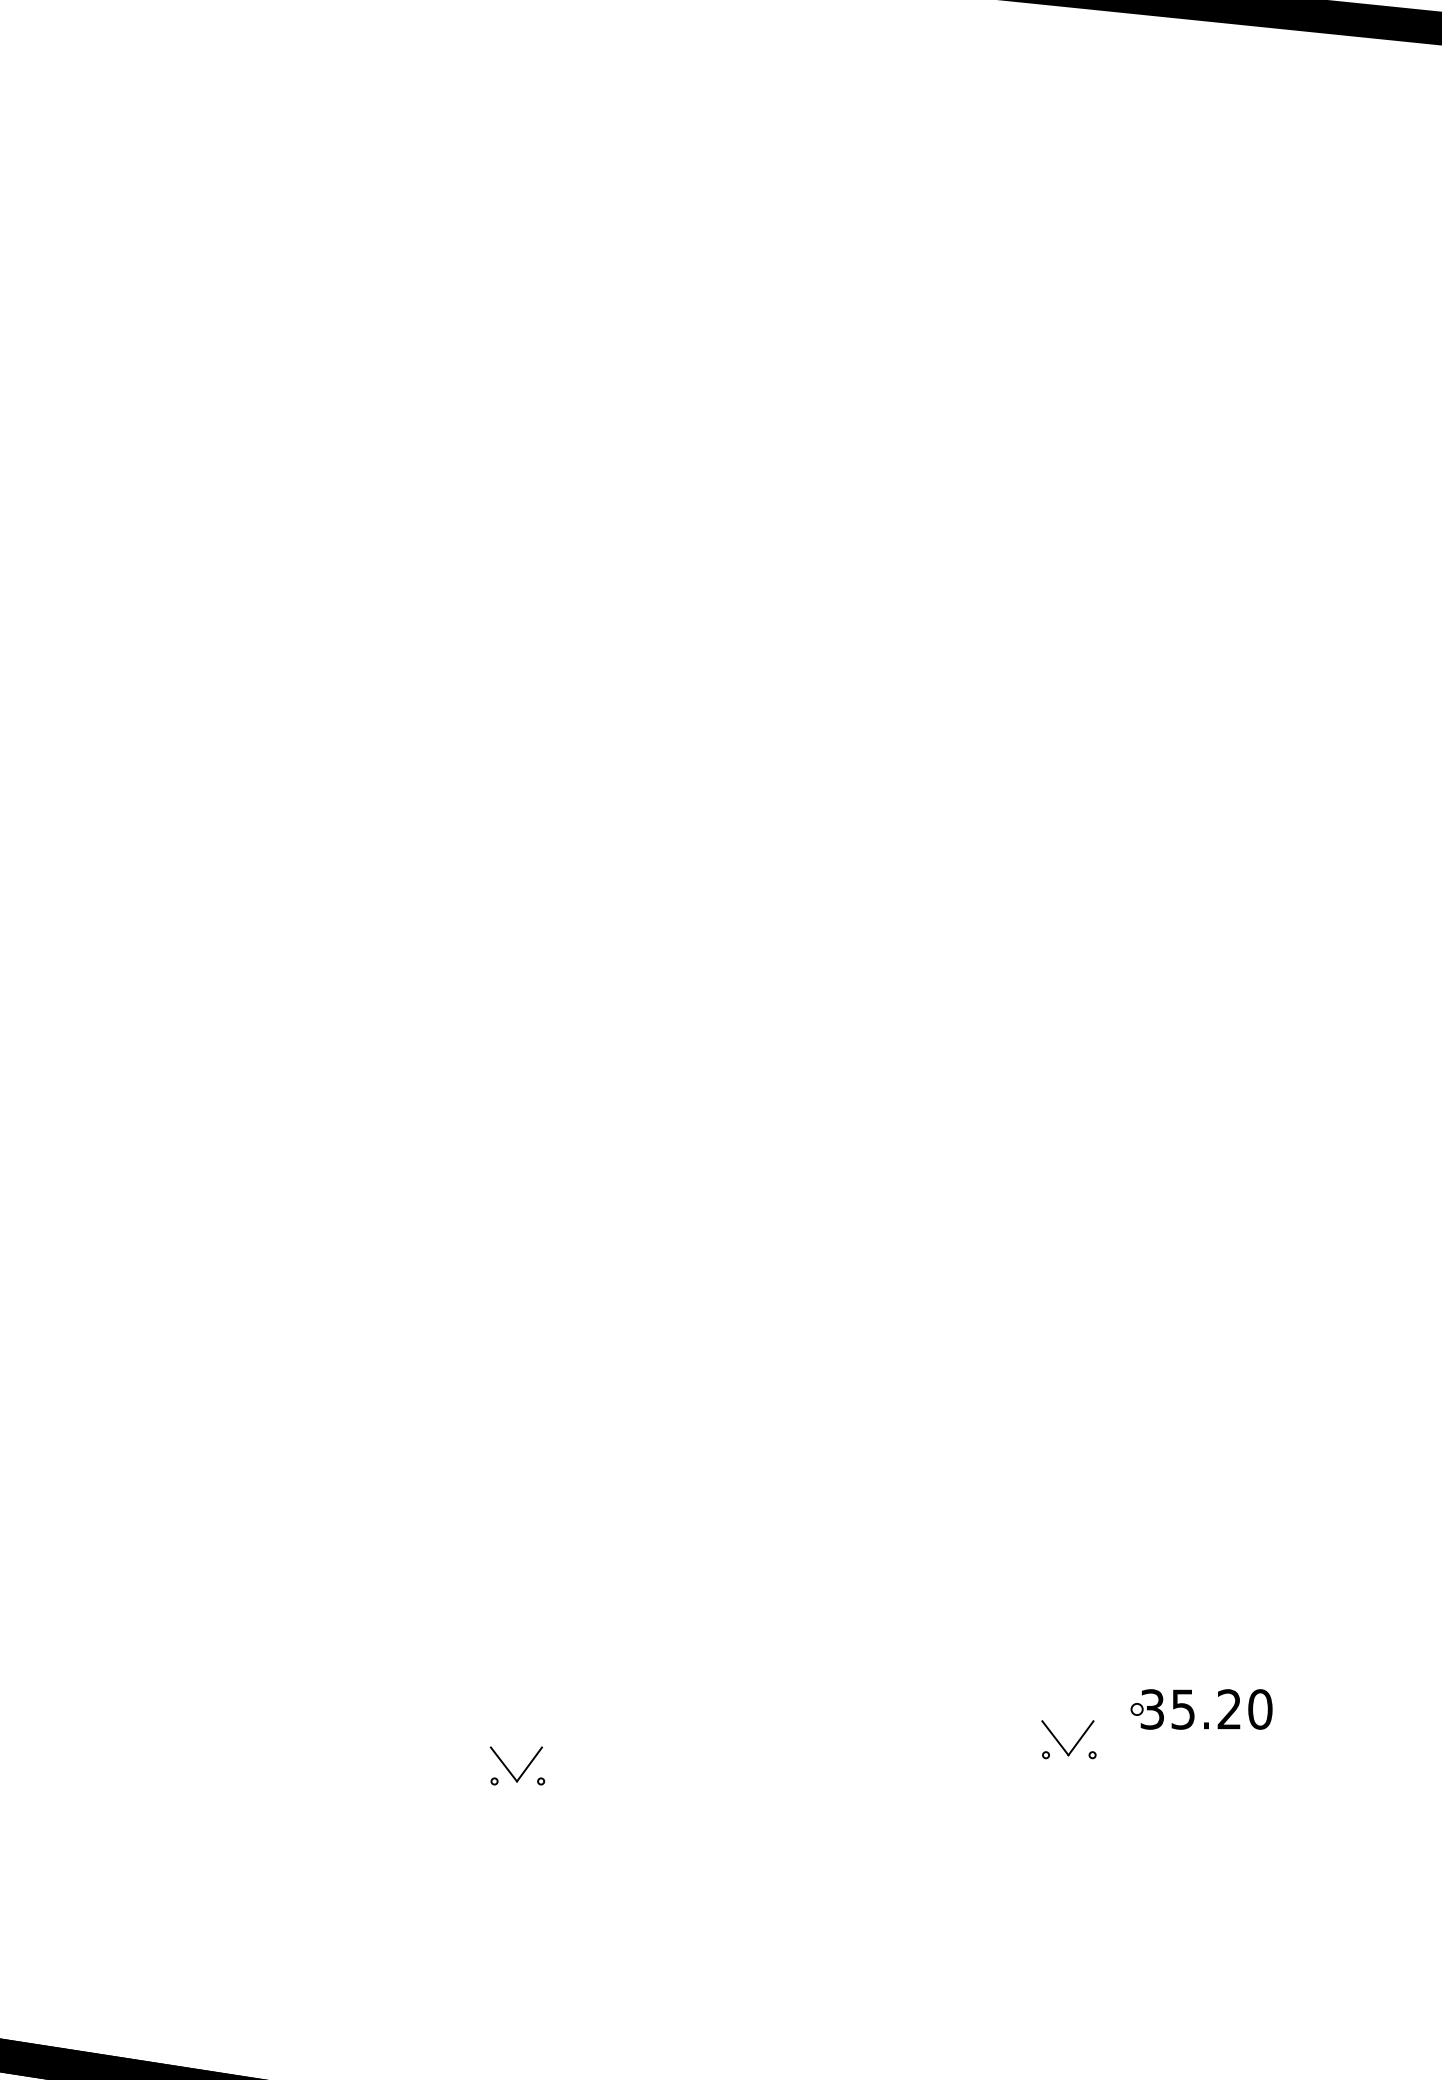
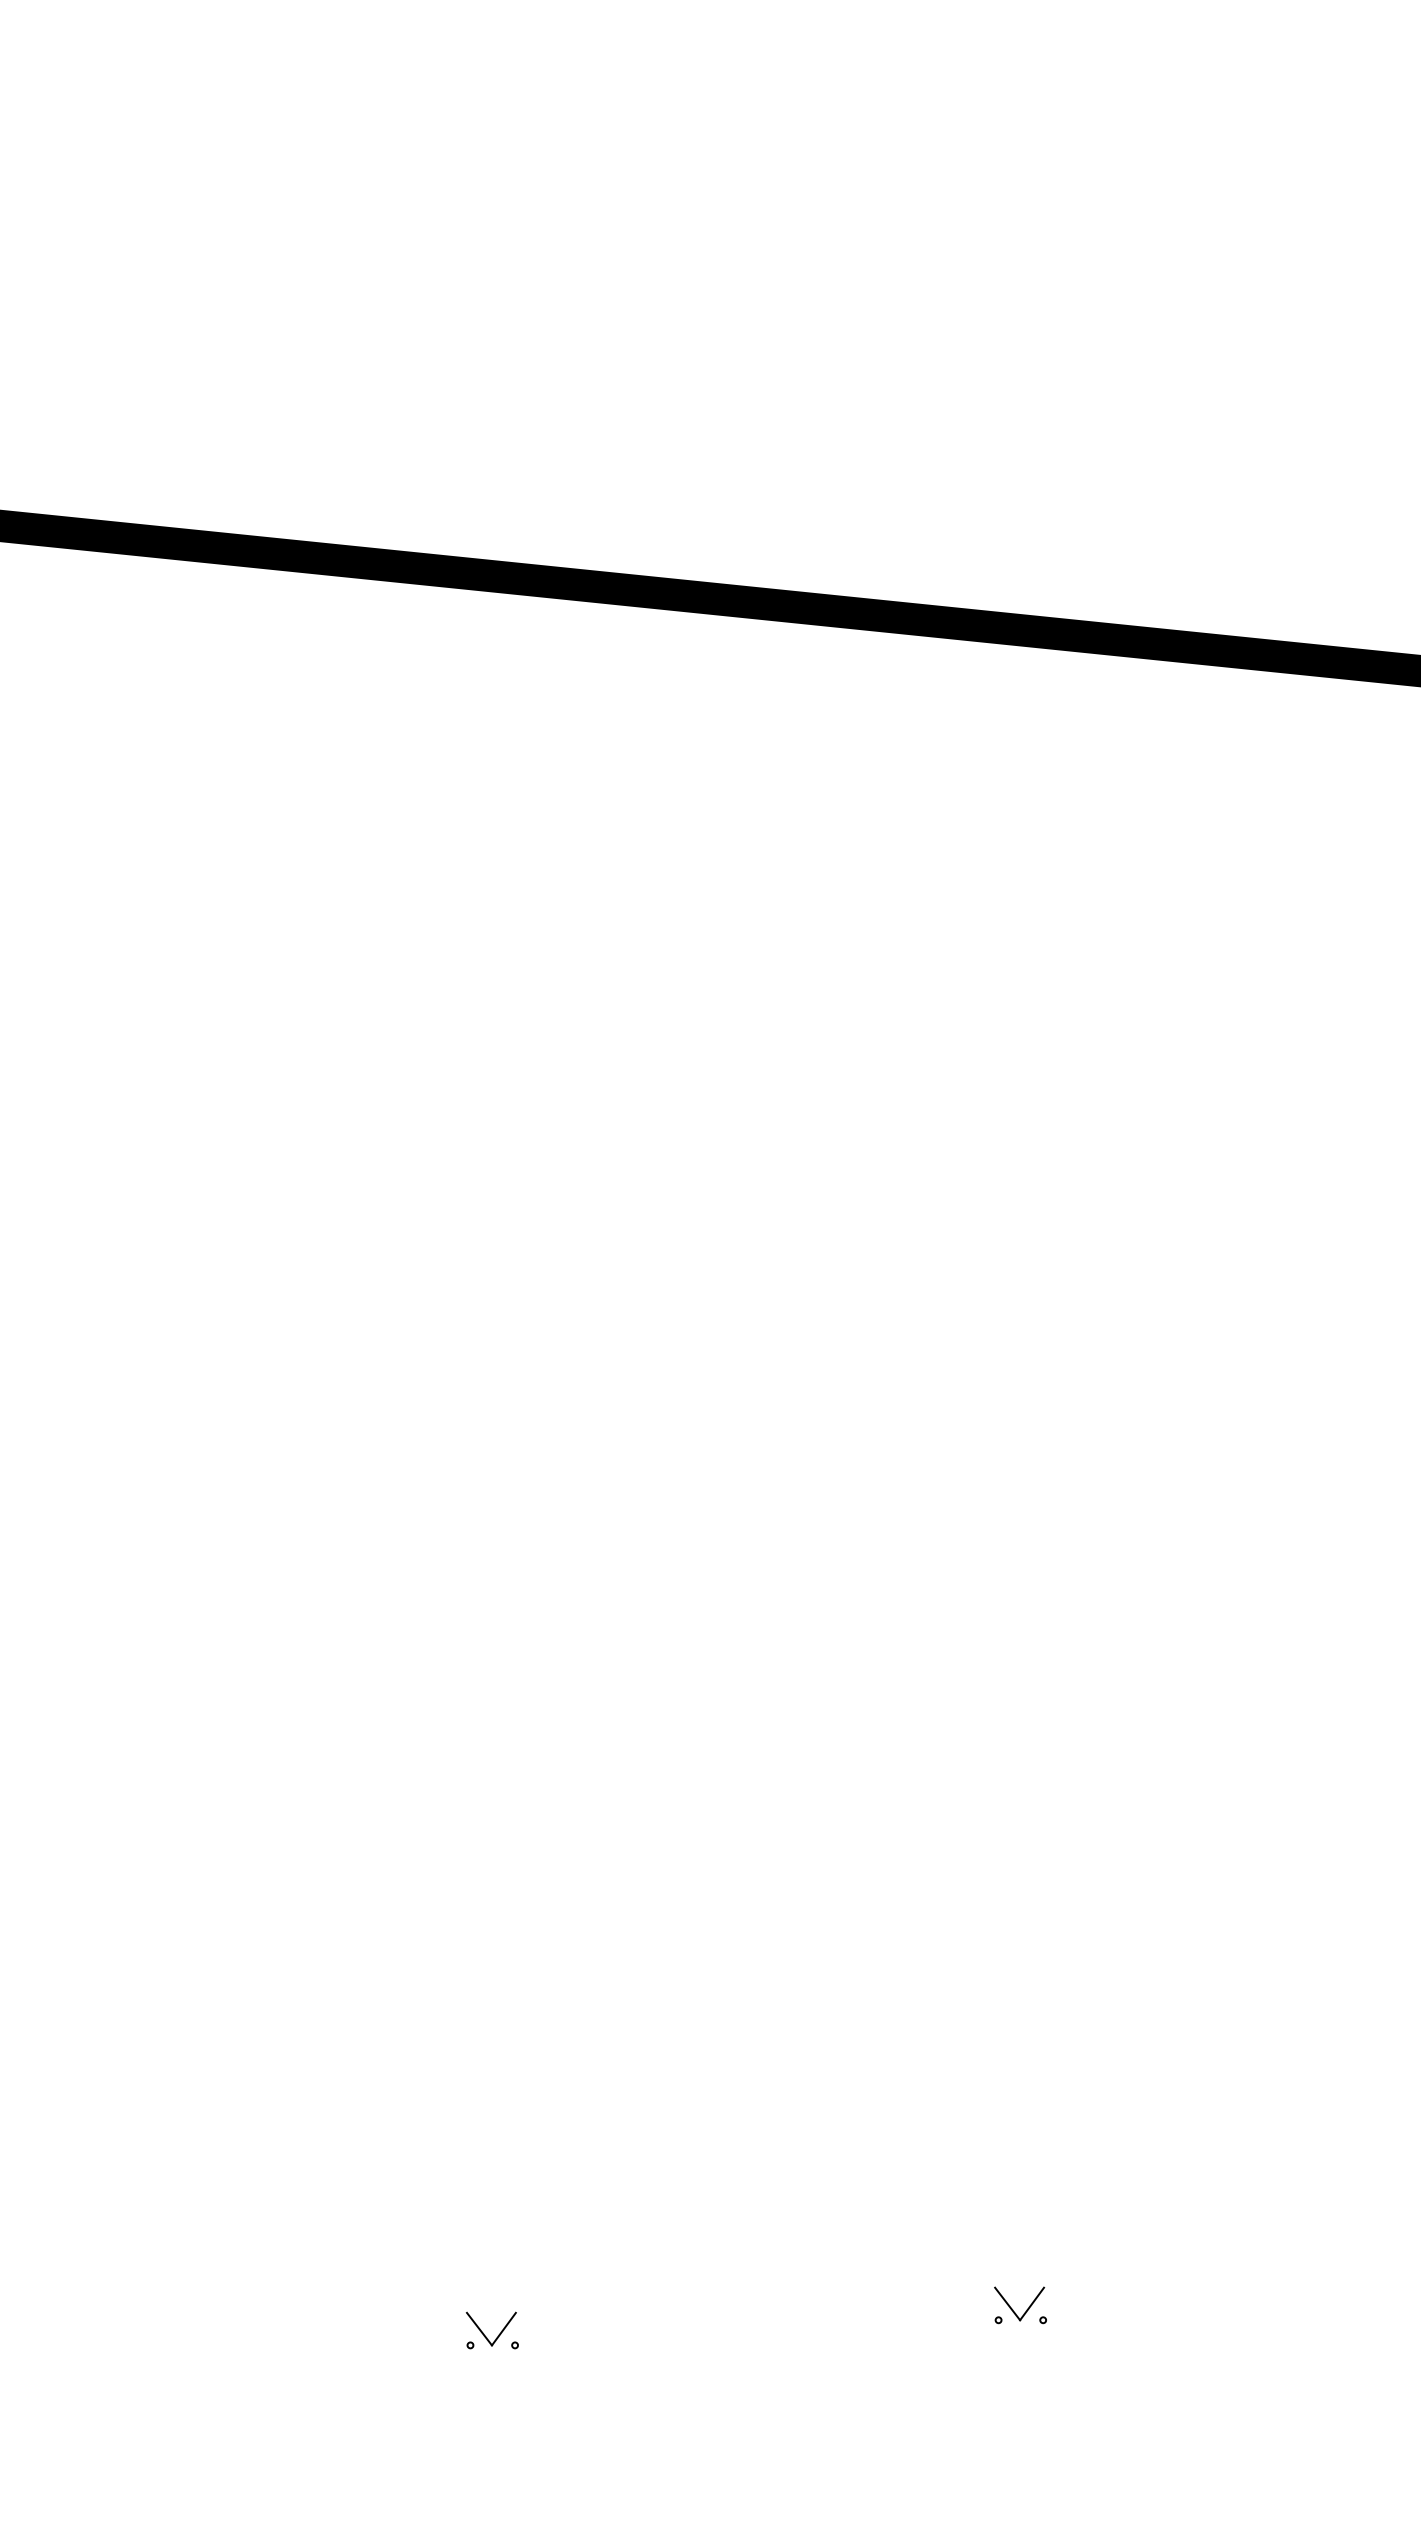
part: (1194, 1712) -> (1140, 2279), removed

